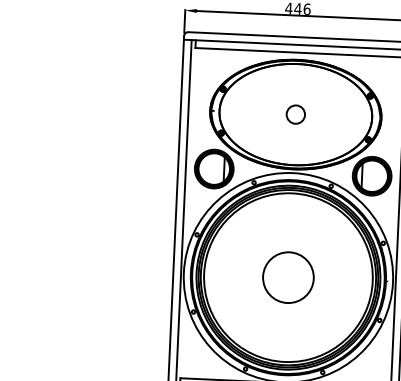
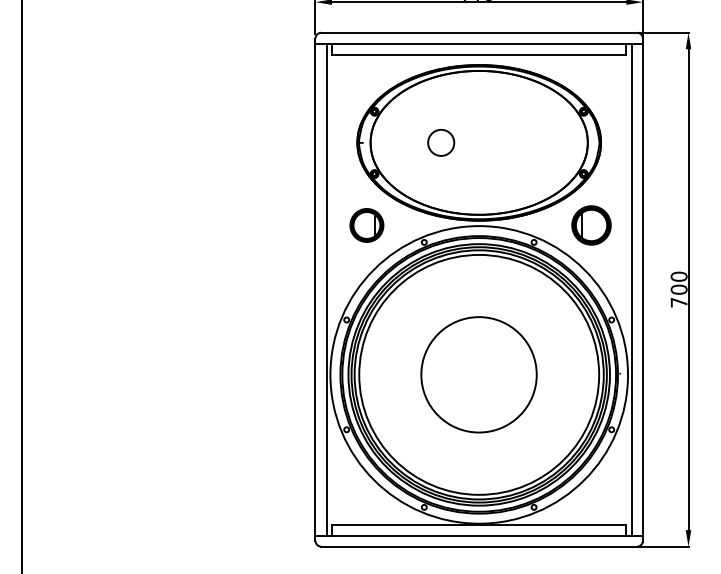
circle: (296, 114) -> (441, 142), moved
part: (213, 169) -> (366, 225), size x0.6
part: (372, 176) -> (591, 225), size x0.7
circle: (288, 277) -> (479, 374), size x1.6

